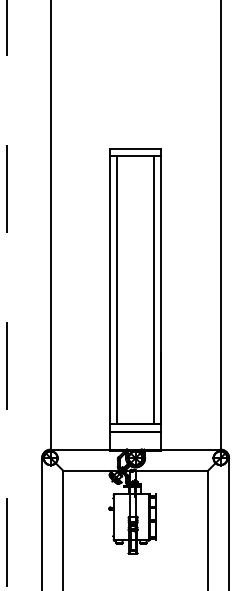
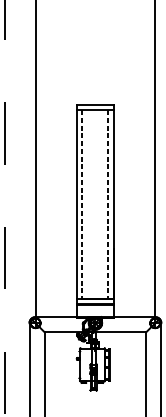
line: (117, 290) -> (82, 204), solid -> dashed
line: (154, 290) -> (108, 204), solid -> dashed

